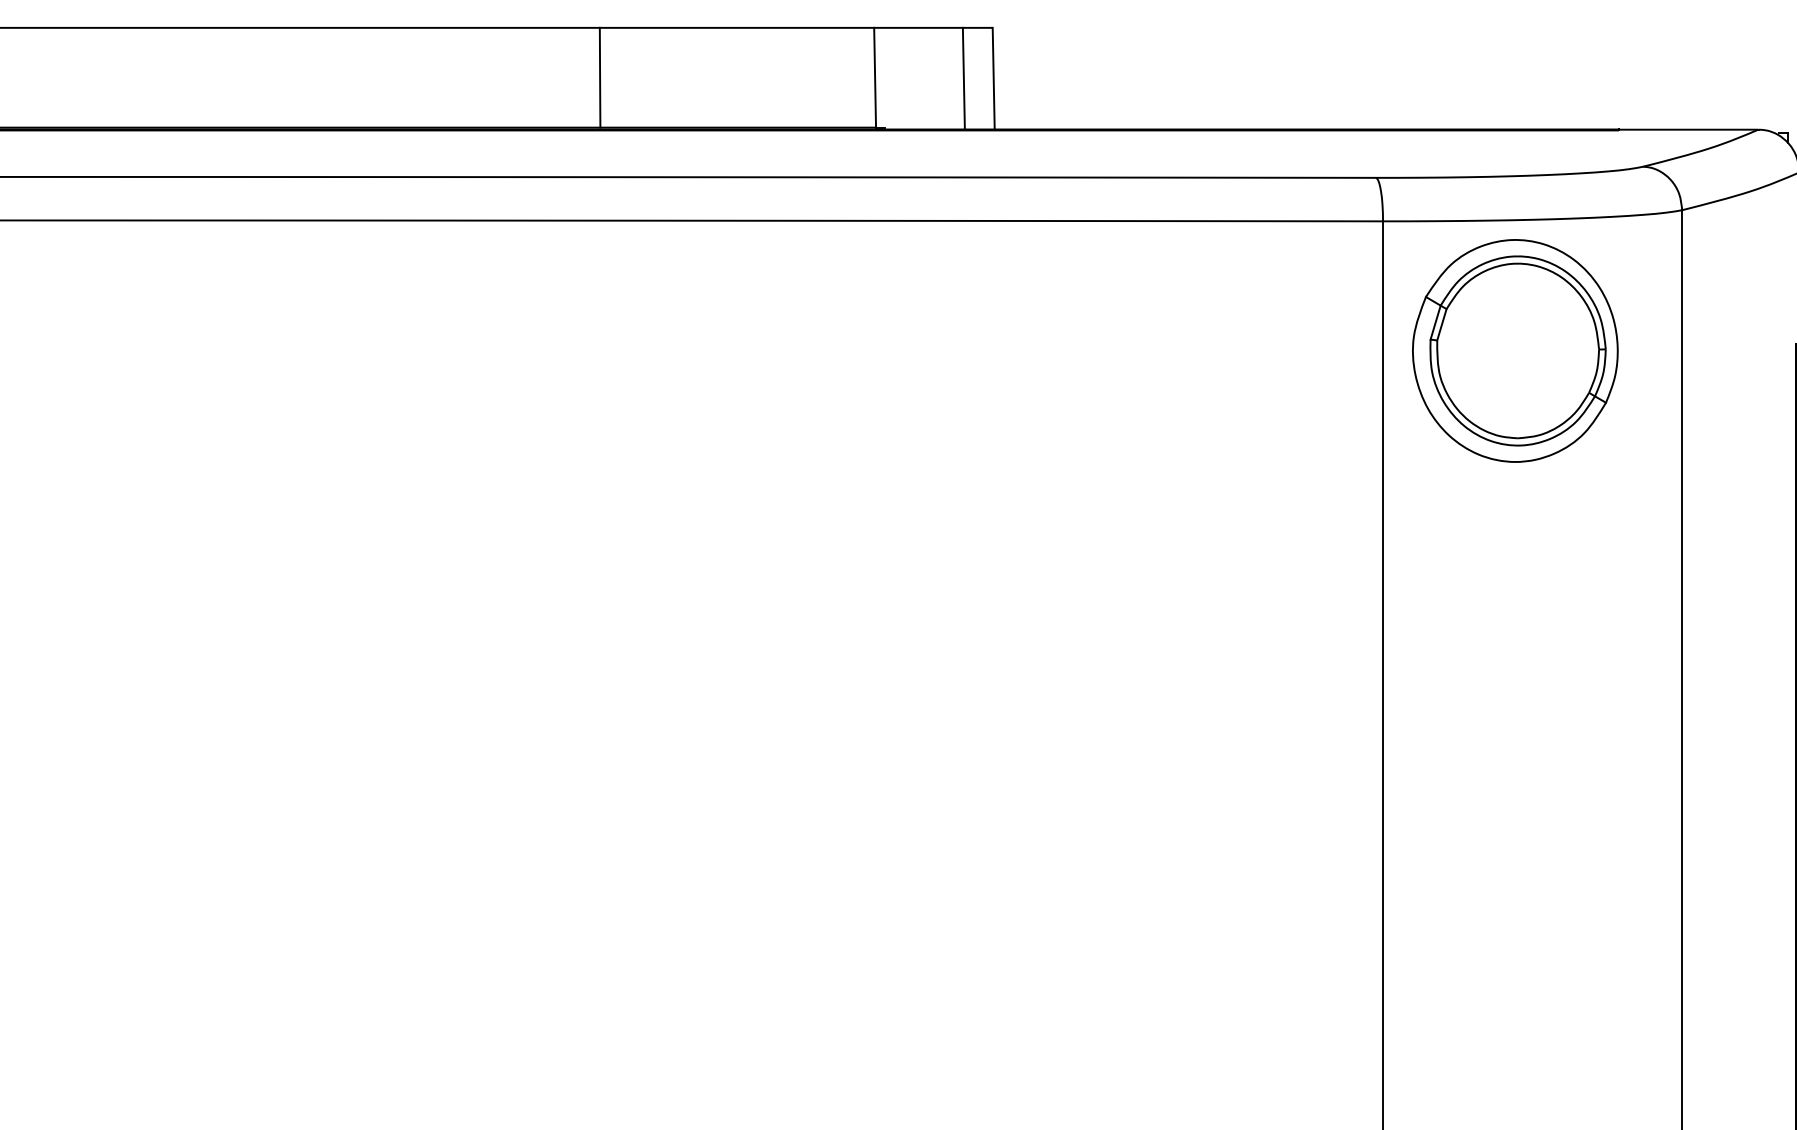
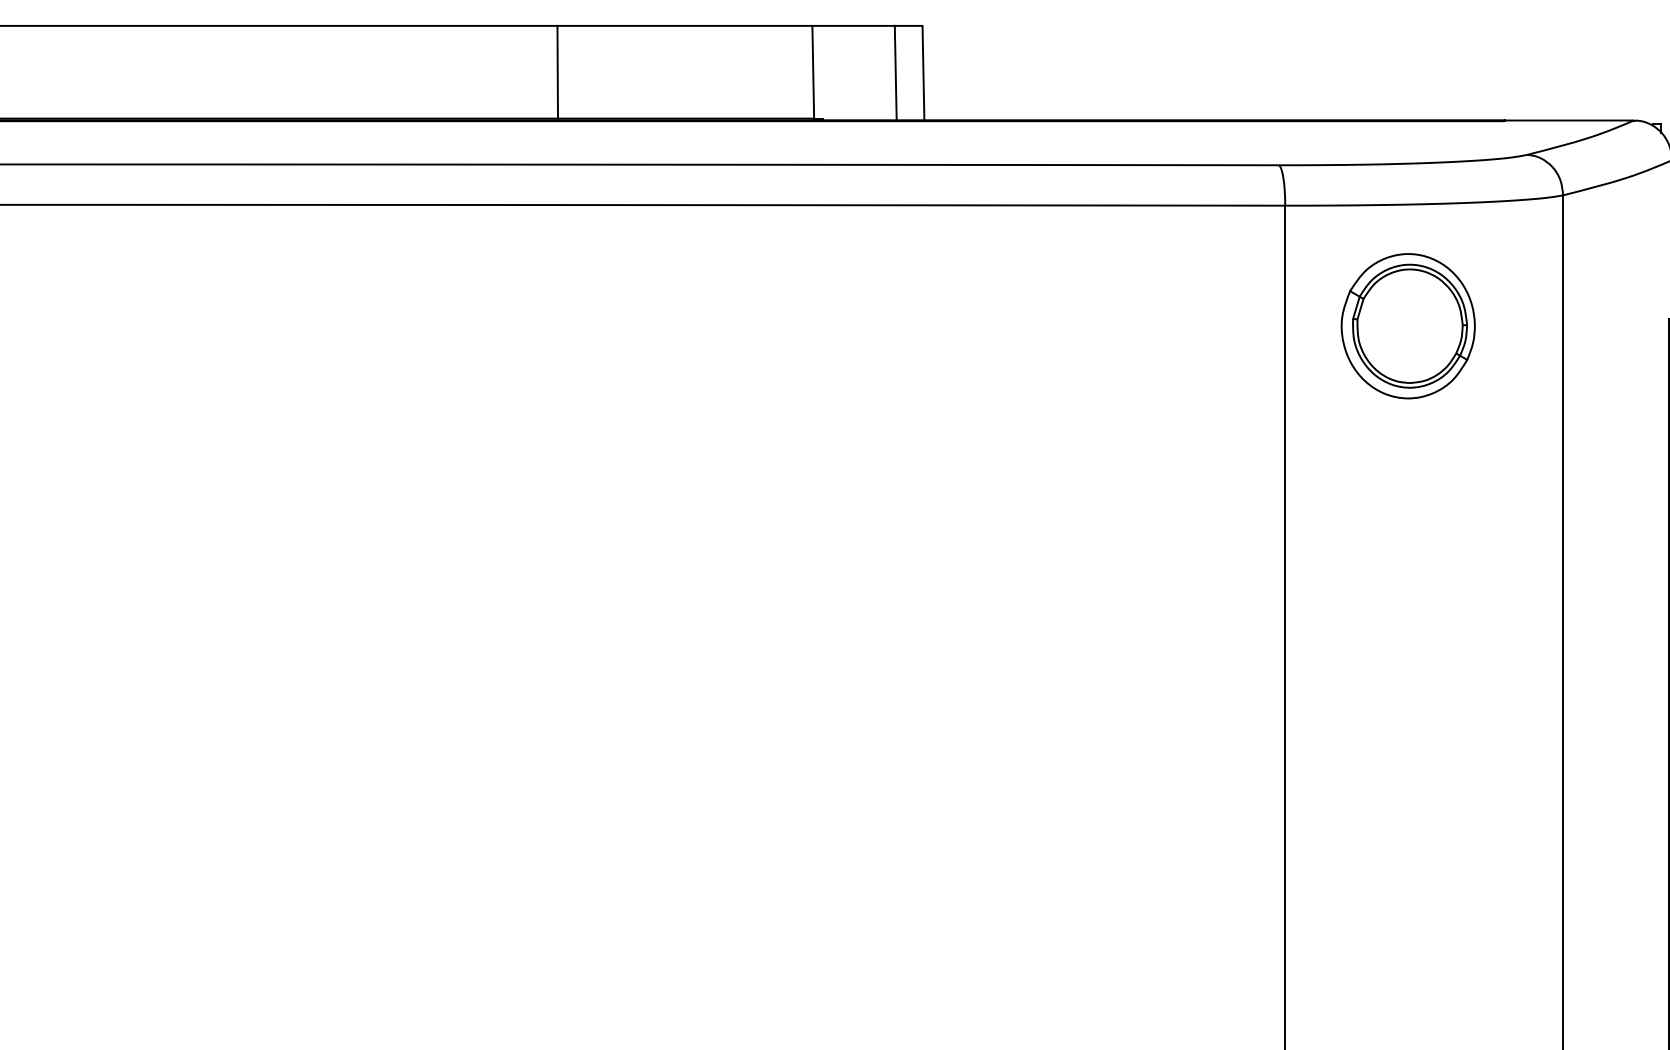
part: (1515, 351) -> (1408, 326), size x0.7

